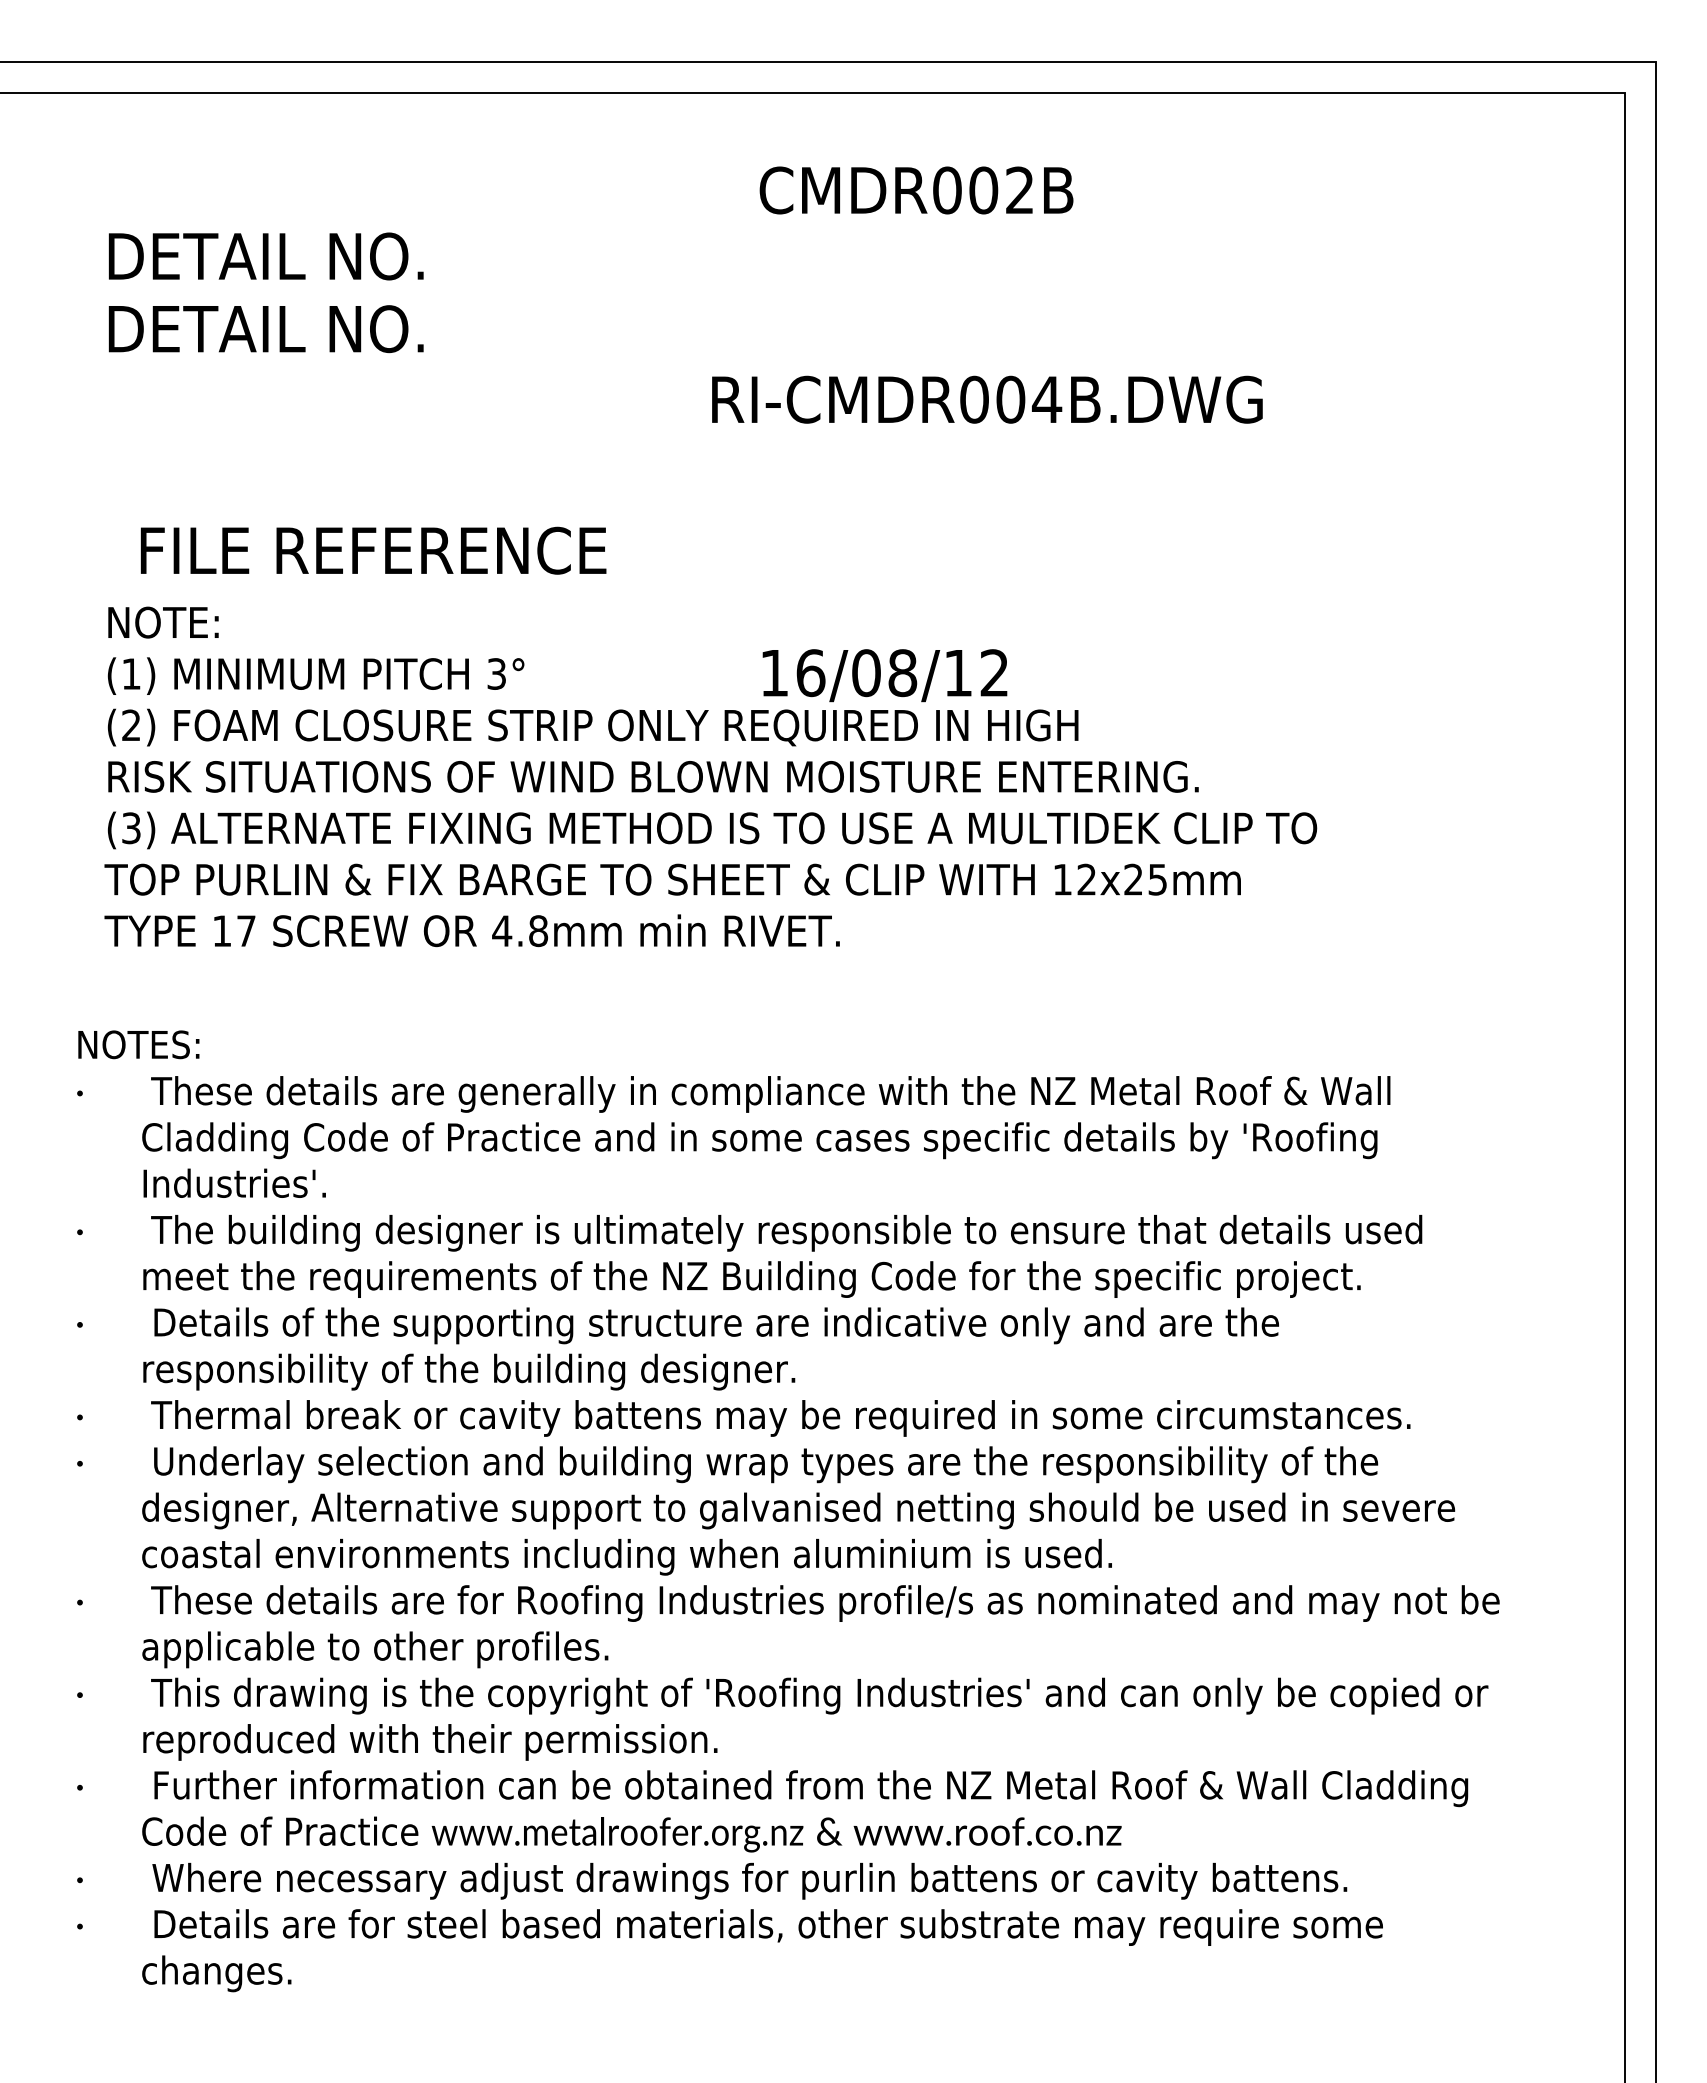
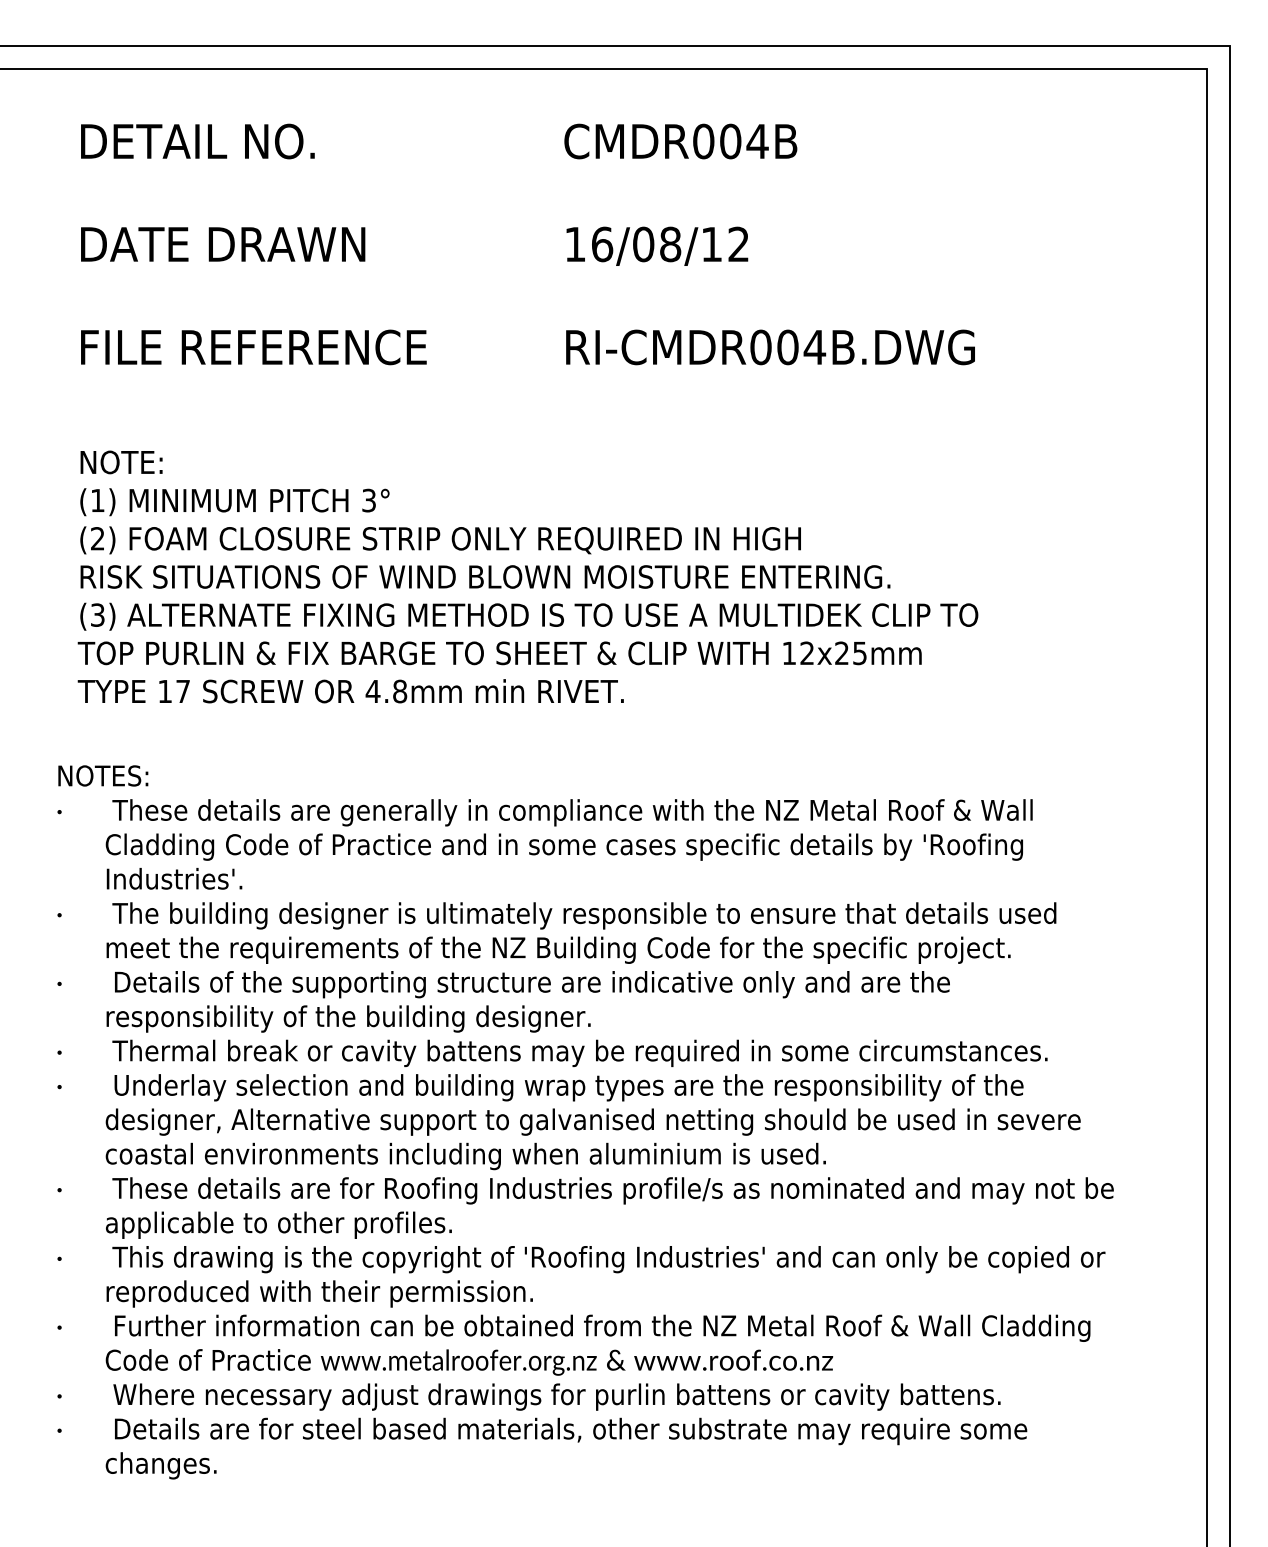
text: (1019, 189) -> (757, 140), CMDR002B -> CMDR004B
text: (265, 256) -> (197, 141), moved
text: (319, 329) -> (237, 244), DETAIL NO. -> DATE DRAWN
text: (987, 399) -> (770, 347), moved
text: (373, 550) -> (253, 347), moved
text: (884, 675) -> (657, 246), moved

